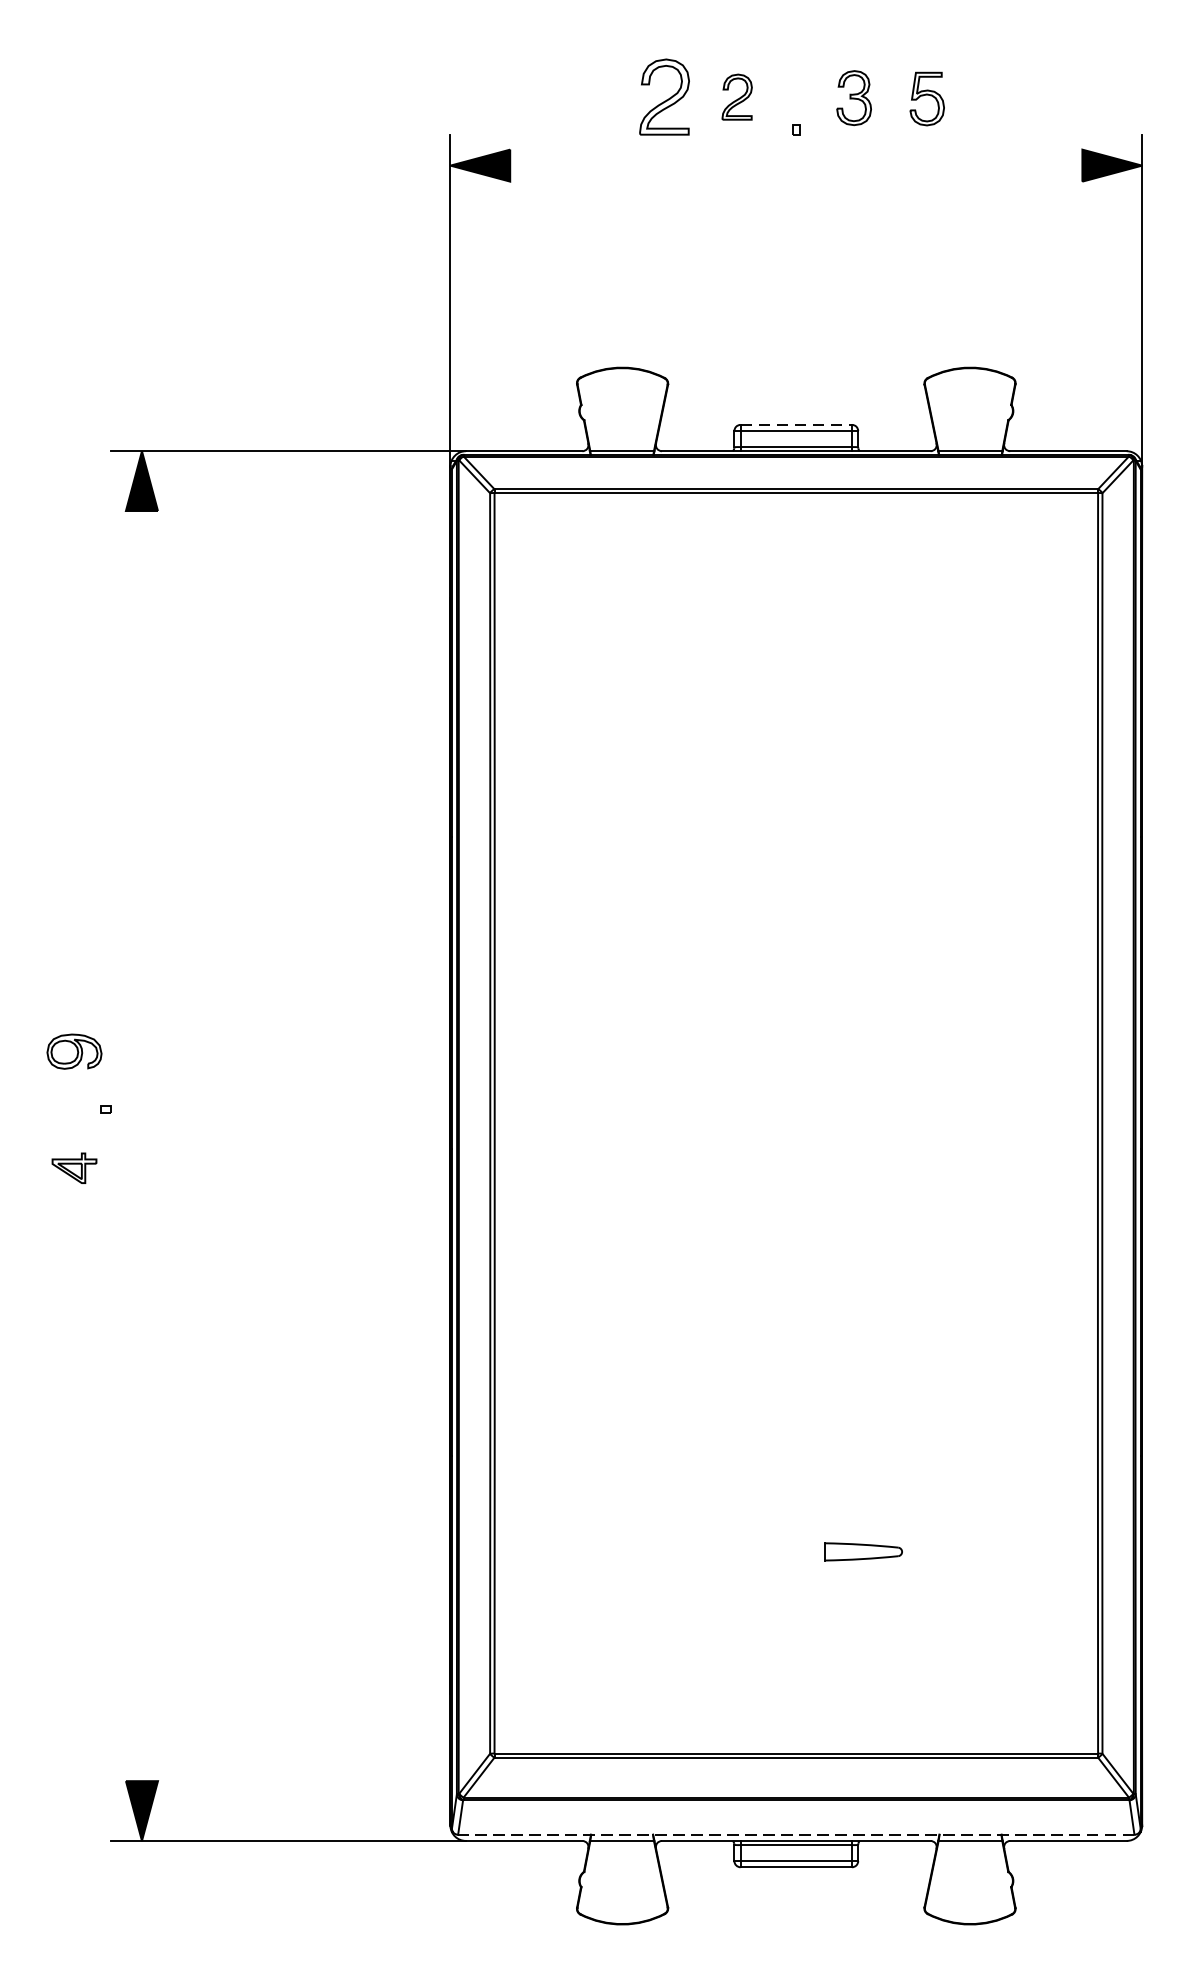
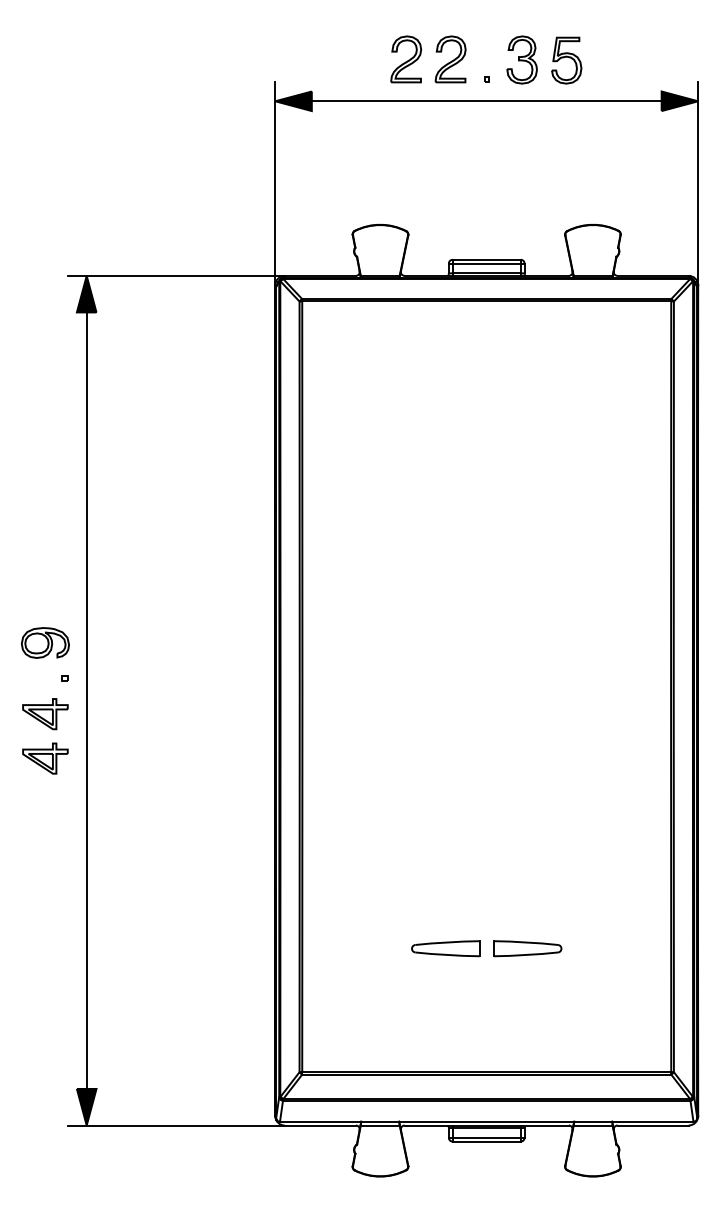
part: (737, 97) -> (450, 59), size x1.67
part: (853, 97) -> (521, 59), size x1.43
part: (926, 98) -> (566, 60), size x1.43
line: (795, 165) -> (486, 101), added
line: (797, 424) -> (487, 259), dashed -> solid
part: (74, 1050) -> (45, 642), size x1.43
line: (141, 1145) -> (86, 700), added
part: (74, 1168) -> (45, 714), size x1.67
part: (74, 1240) -> (45, 758), added
part: (728, 1551) -> (445, 948), added
part: (862, 1551) -> (527, 948), size x1.43
line: (795, 1834) -> (486, 1121), dashed -> solid

